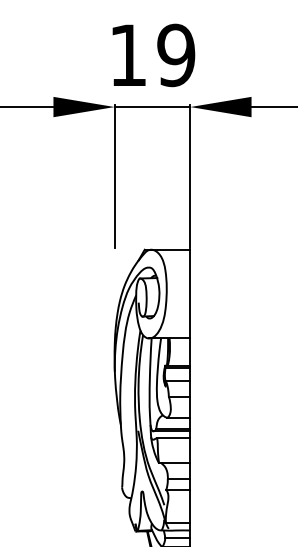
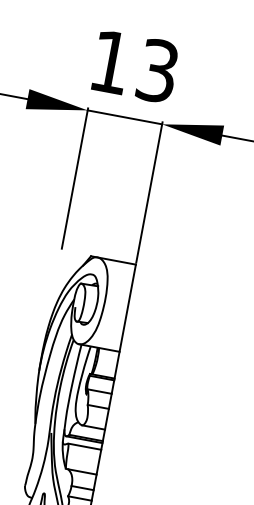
text: (176, 55) -> (158, 71), 19 -> 13

